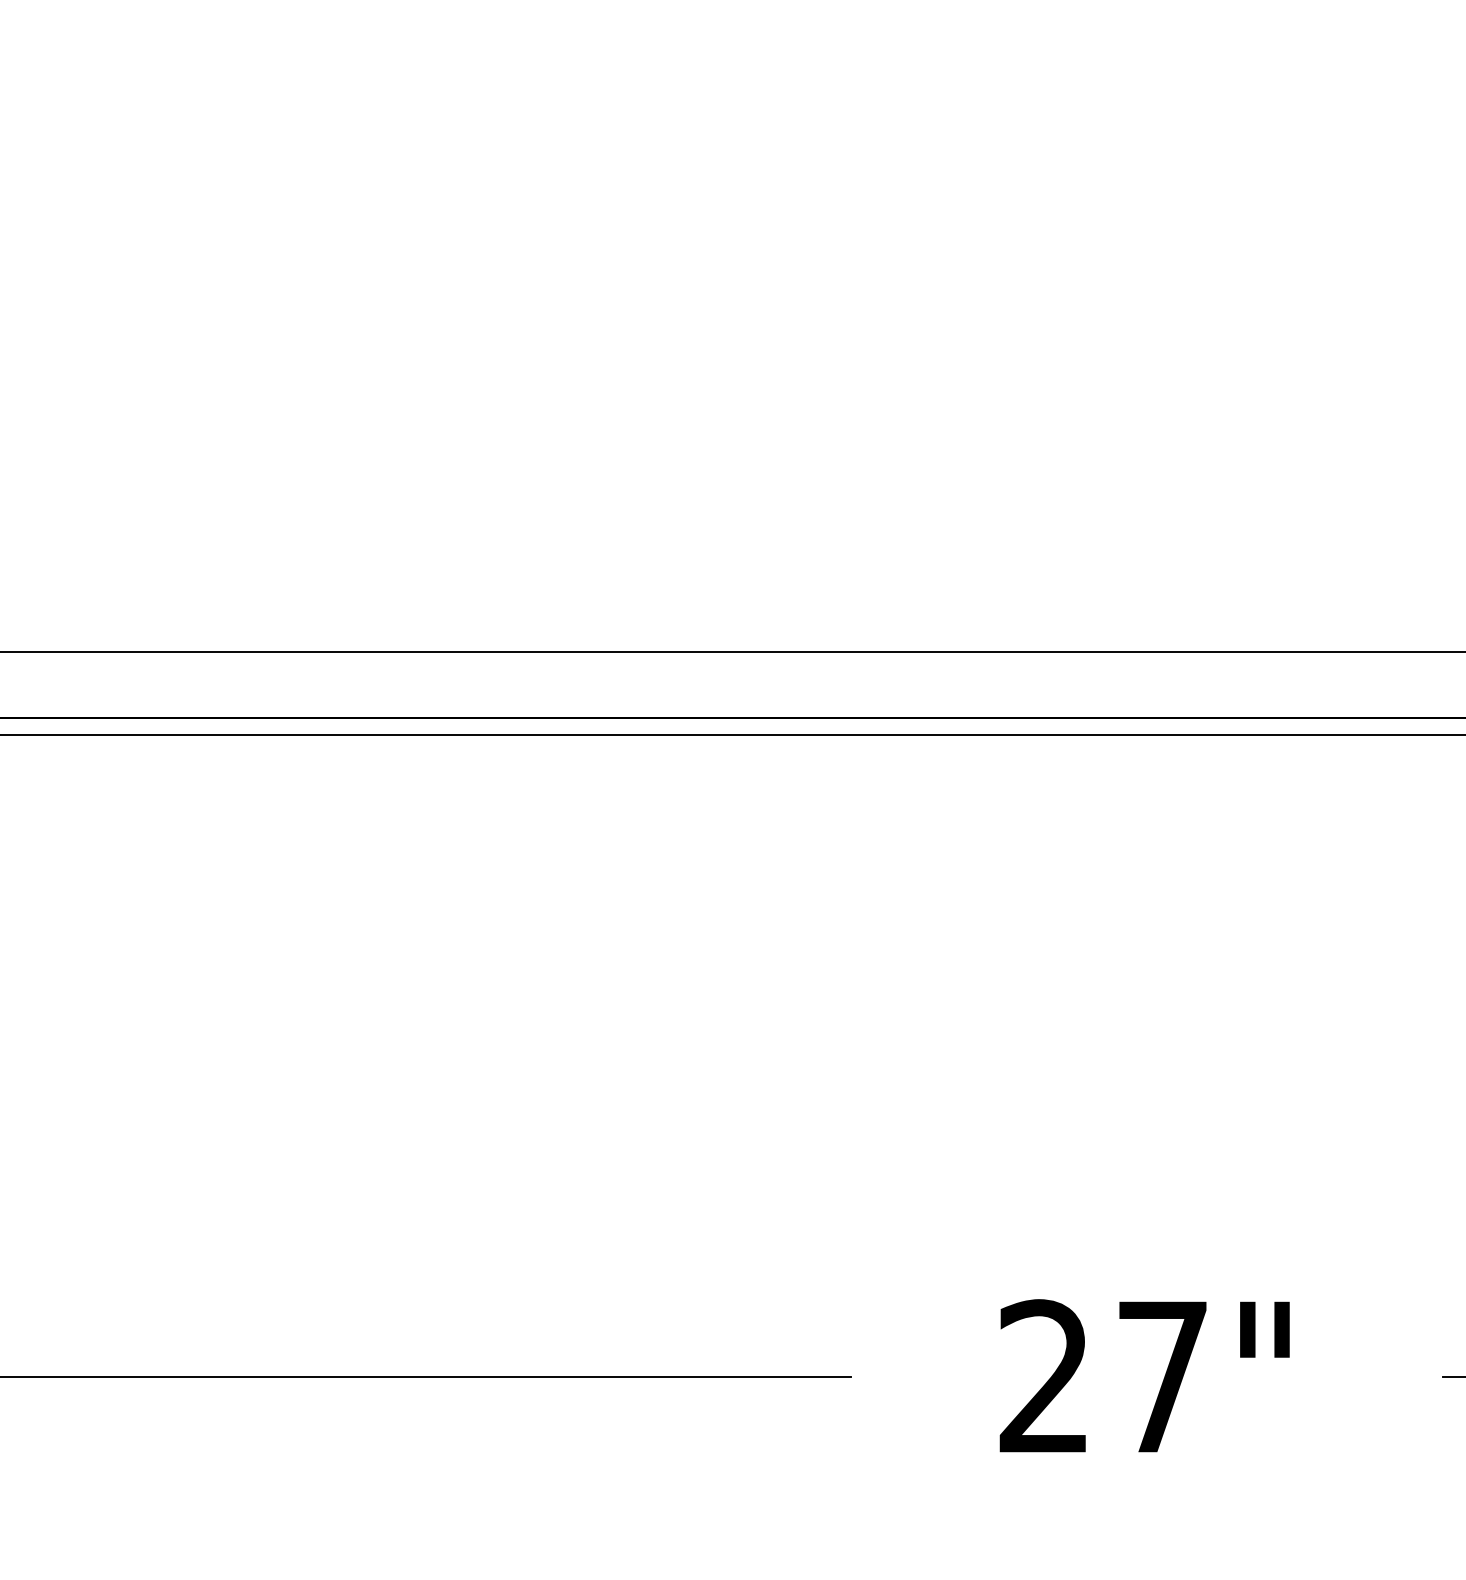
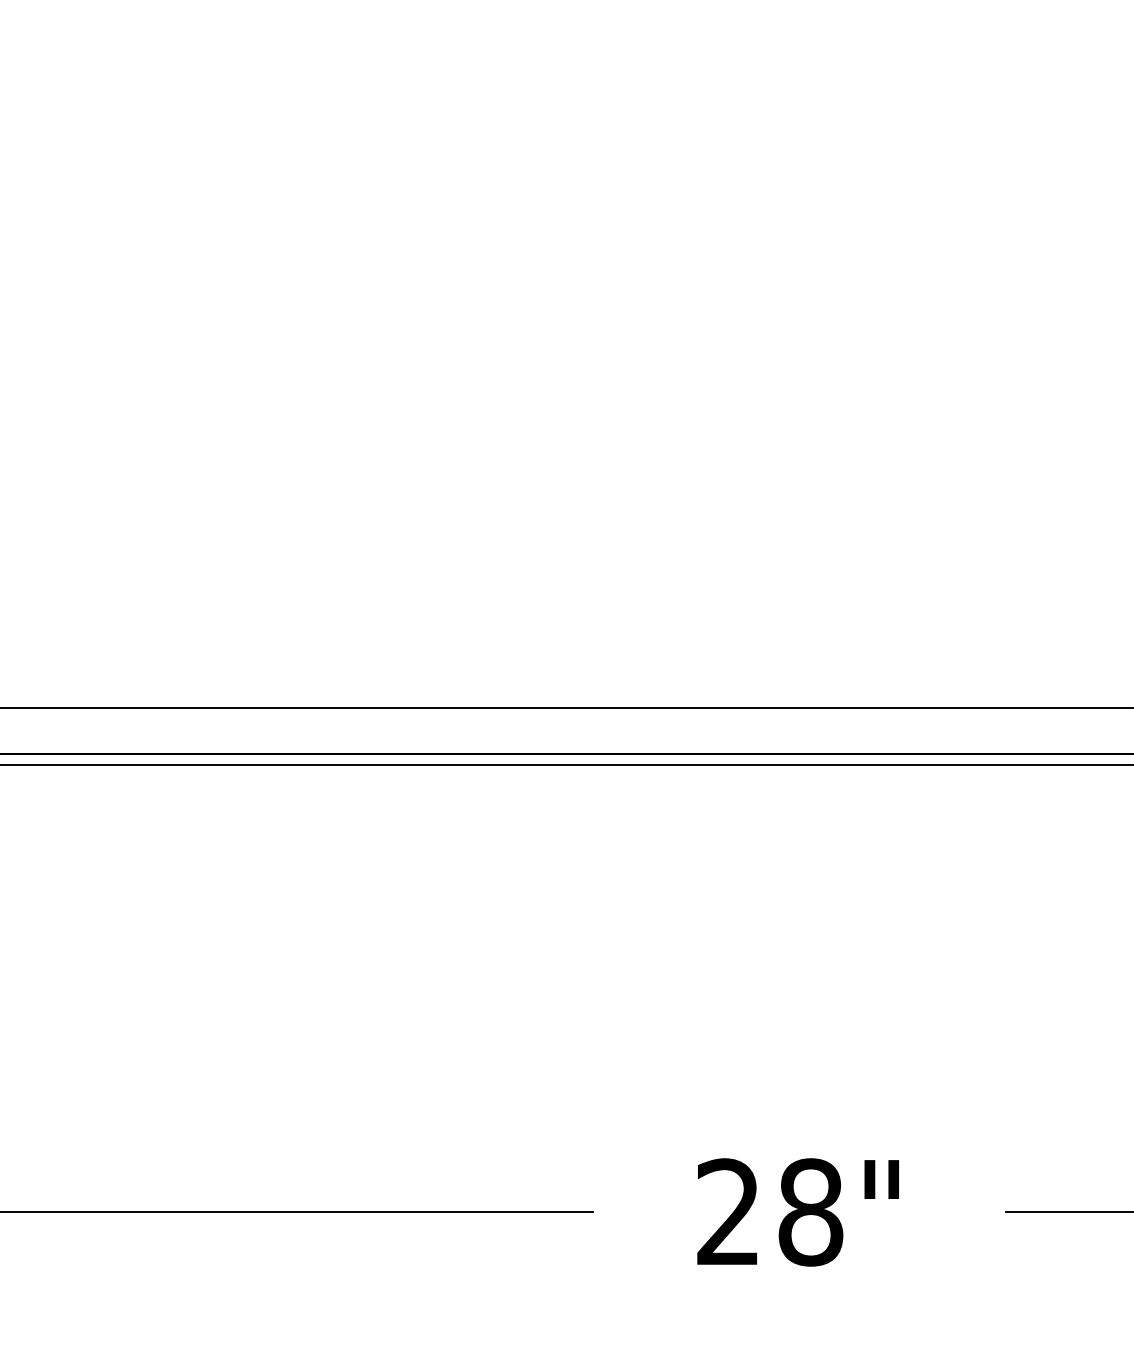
text: (1162, 1377) -> (810, 1212), 27" -> 28"

